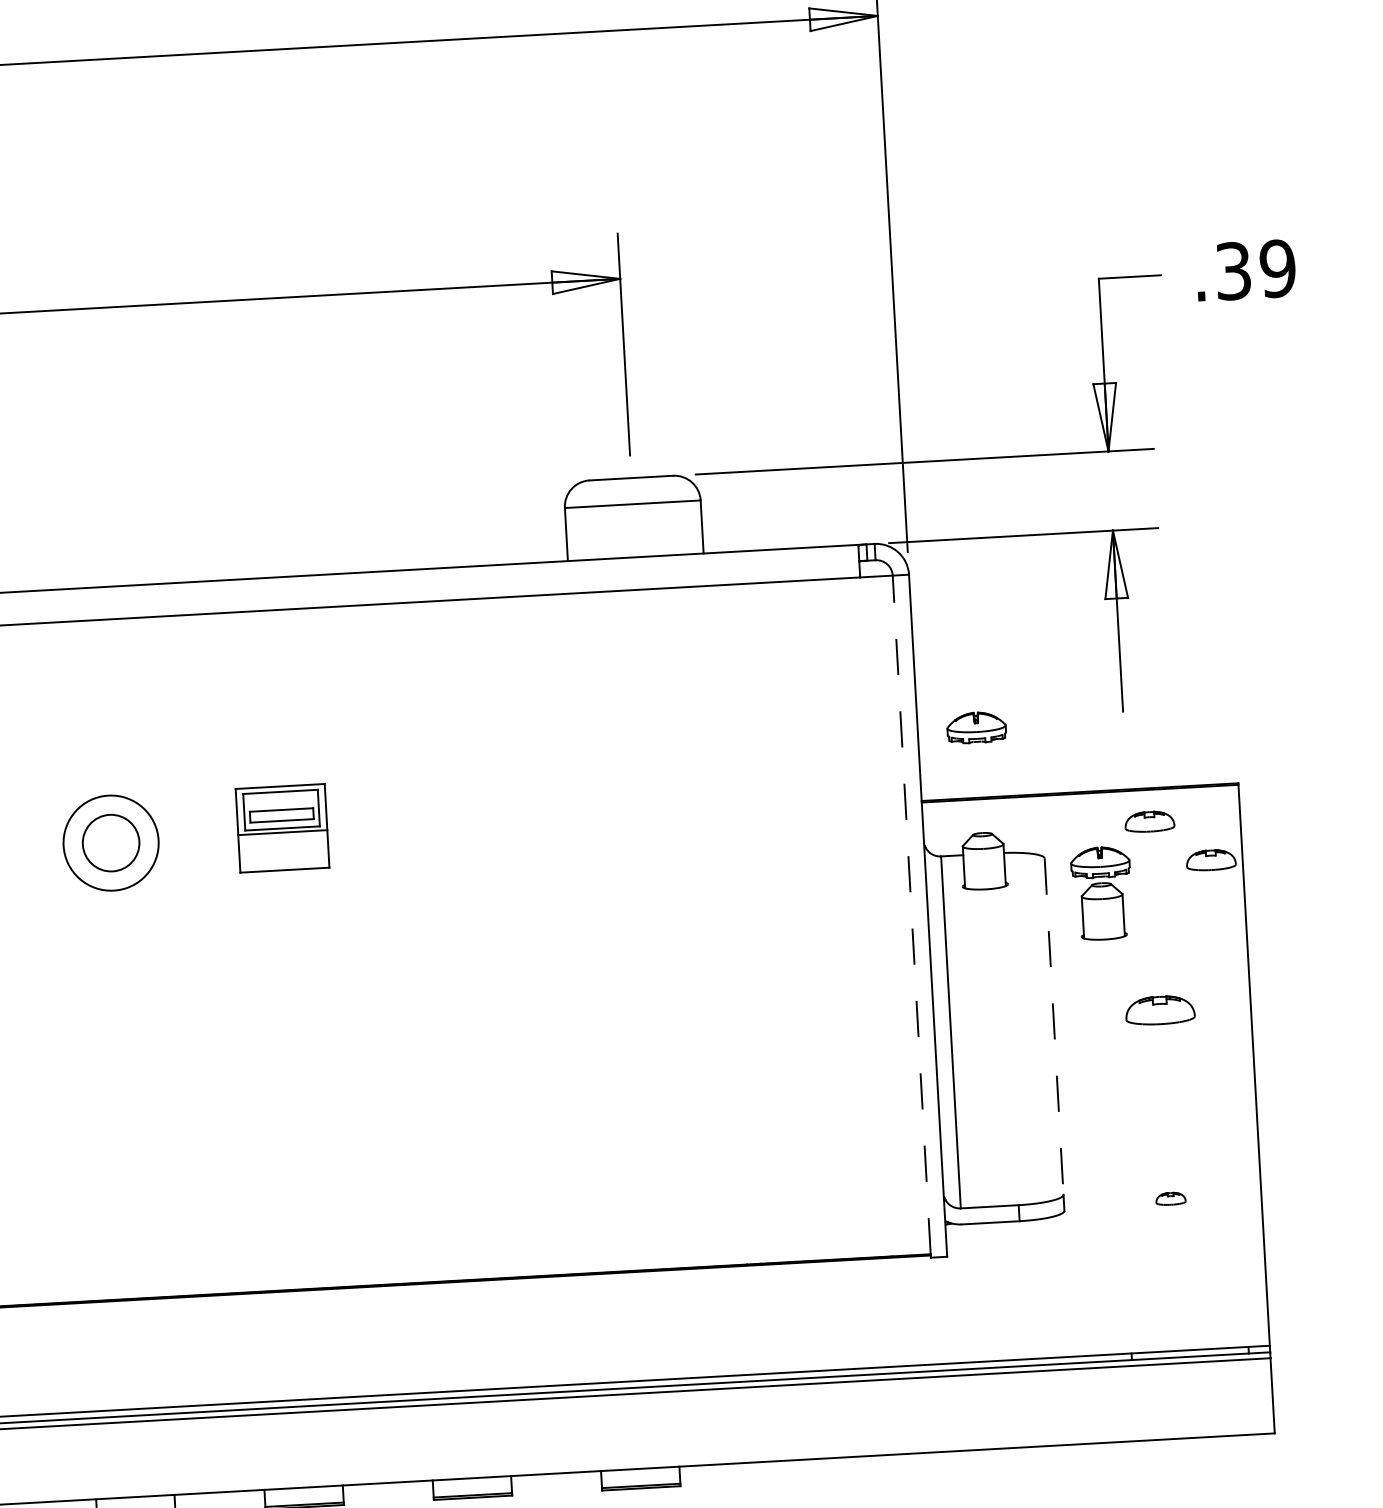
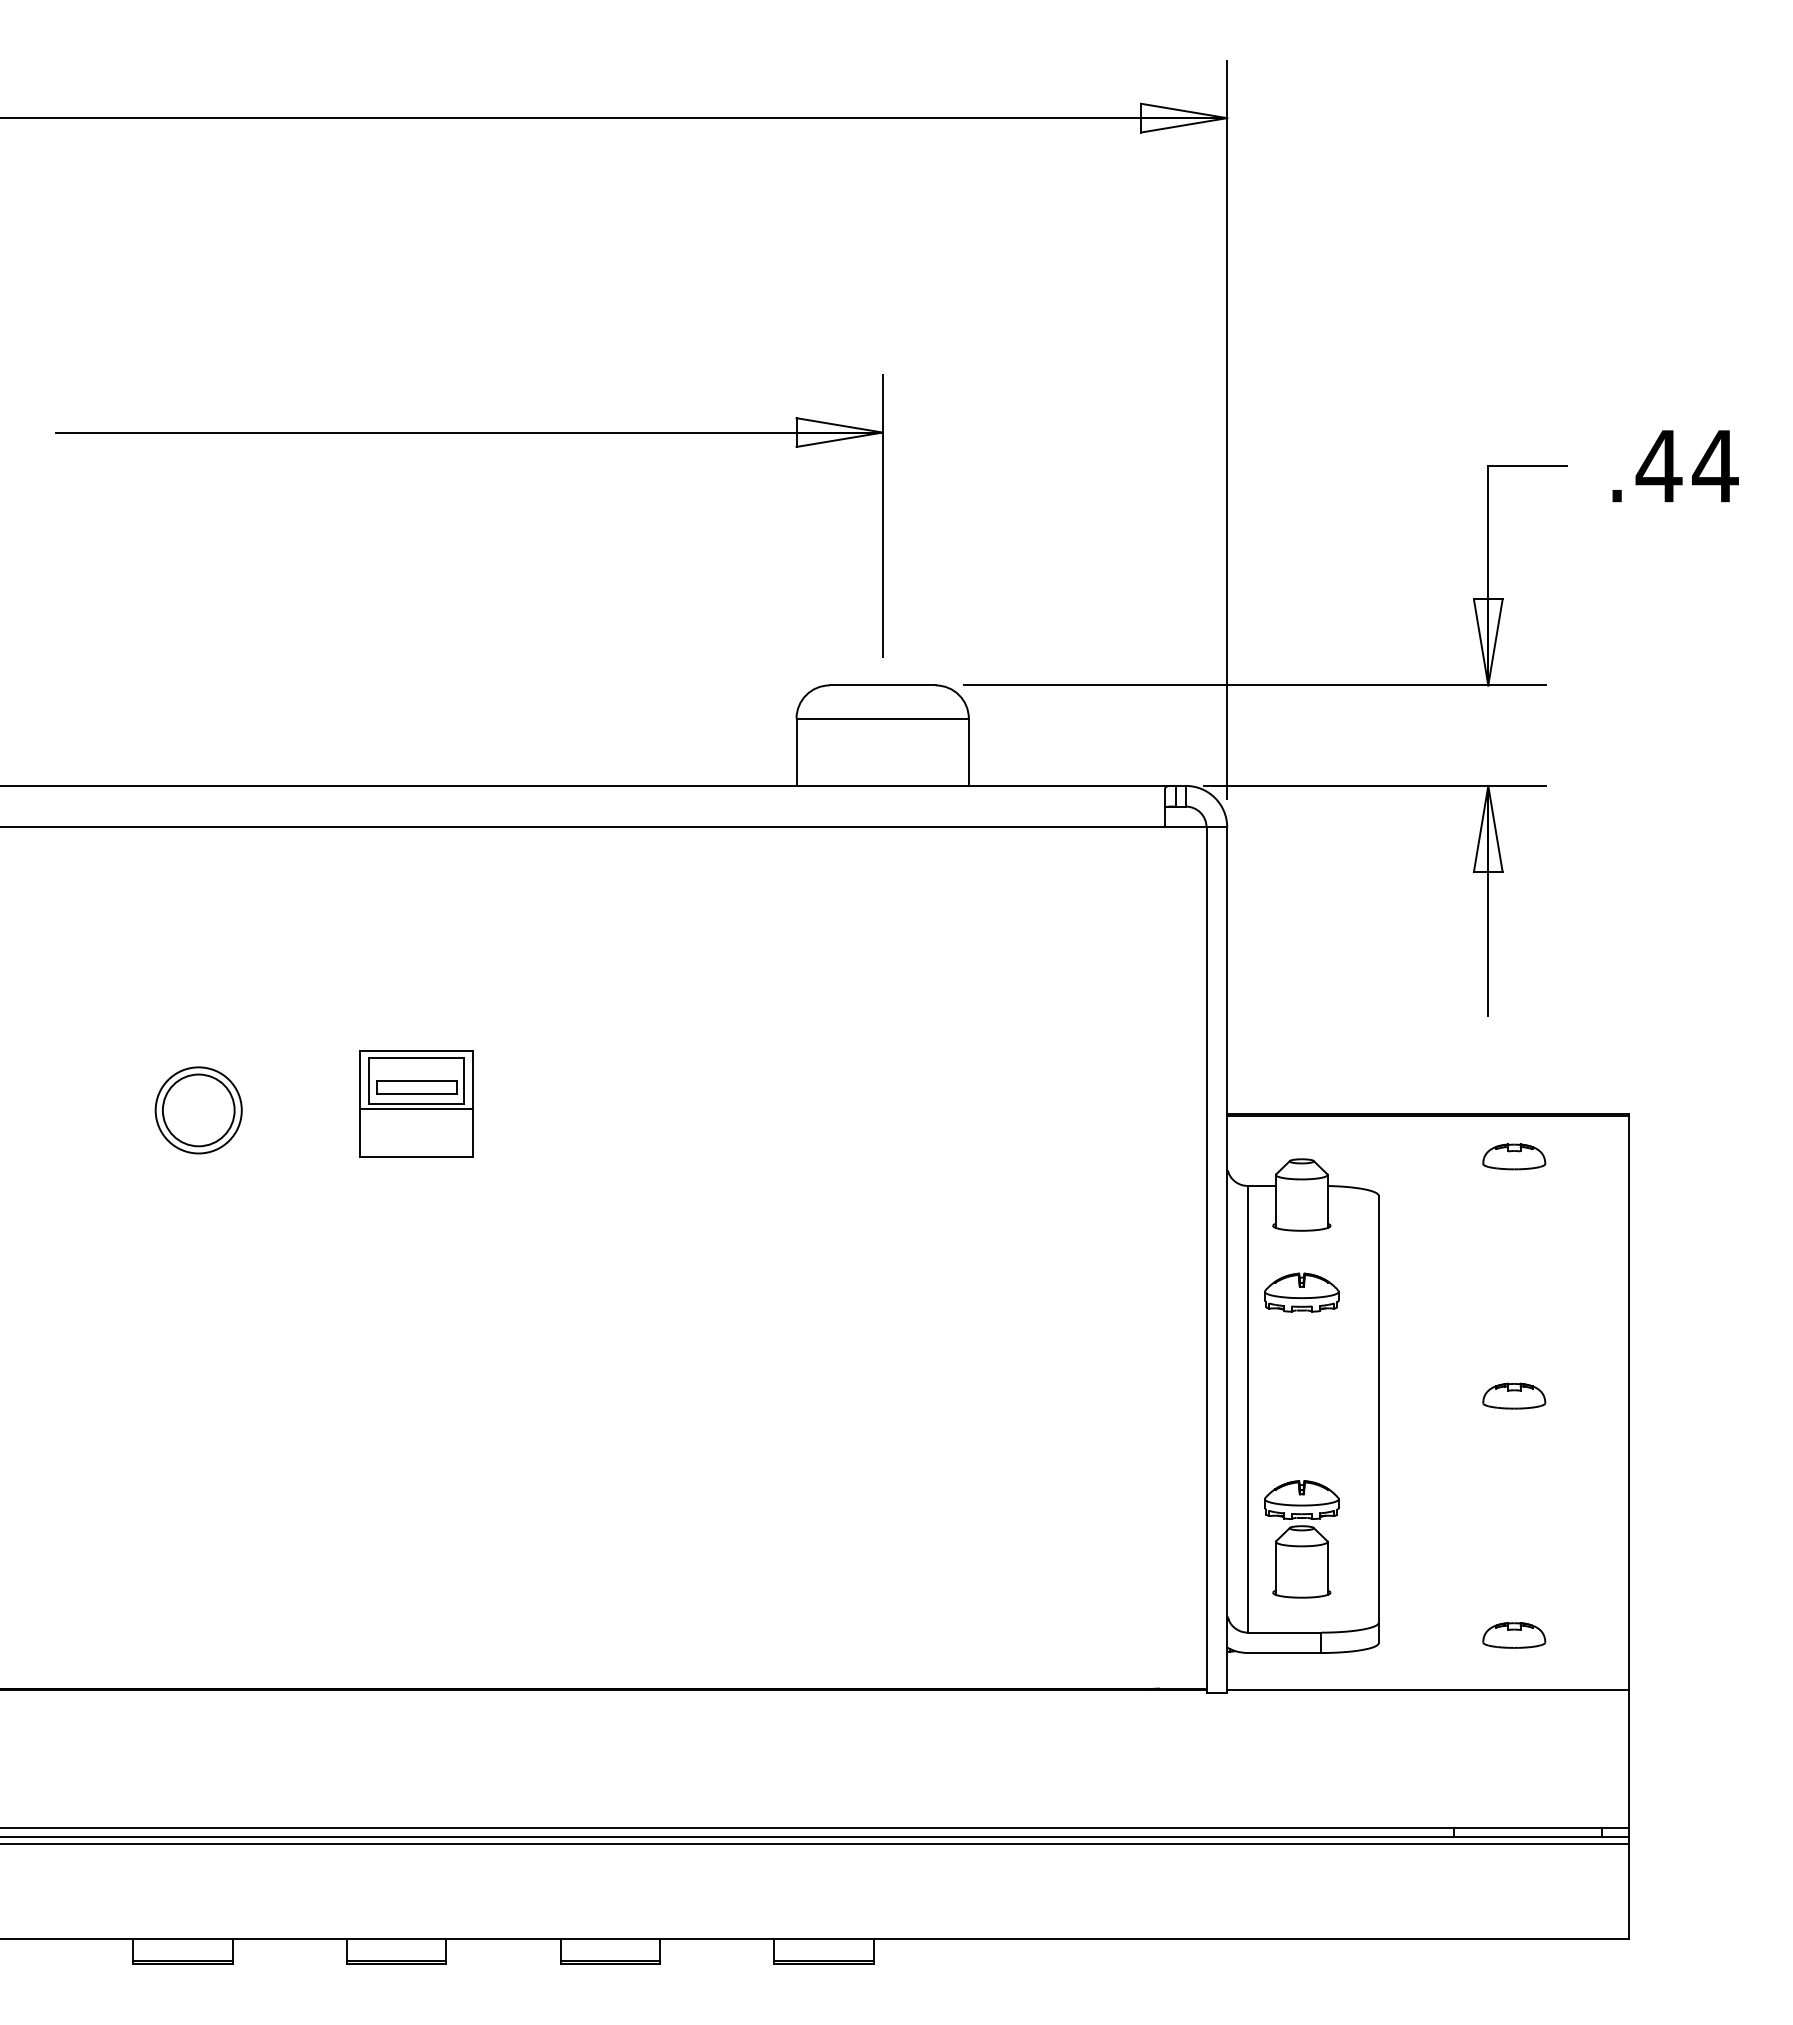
text: (1255, 270) -> (1686, 466), .39 -> .44
part: (976, 727) -> (1301, 1292), moved
circle: (110, 843) -> (198, 1110), size x0.71
part: (1211, 859) -> (1589, 1209), removed
part: (1101, 893) -> (1301, 1539), moved
line: (911, 914) -> (1206, 1257), dashed -> solid
part: (1160, 1009) -> (1514, 1395), size x0.71
line: (1053, 1026) -> (1378, 1409), dashed -> solid
part: (1171, 1198) -> (1514, 1635), size x1.67
line: (1105, 1246) -> (1428, 1690), added

